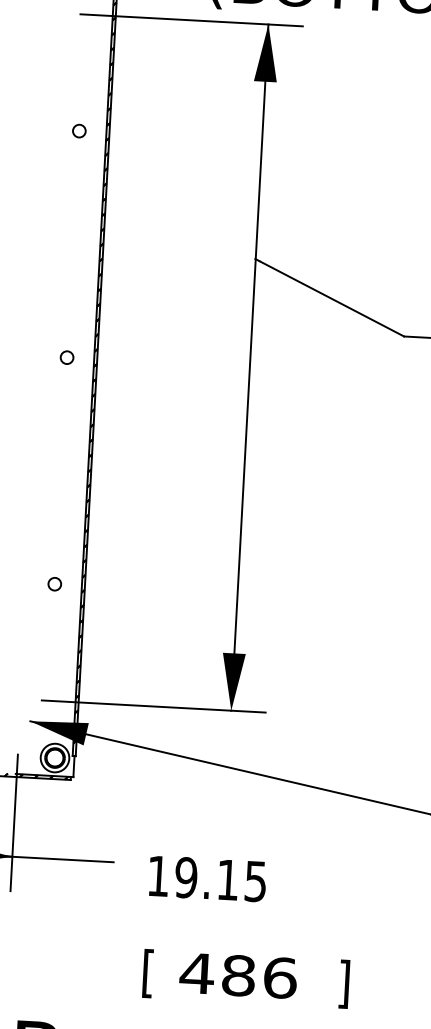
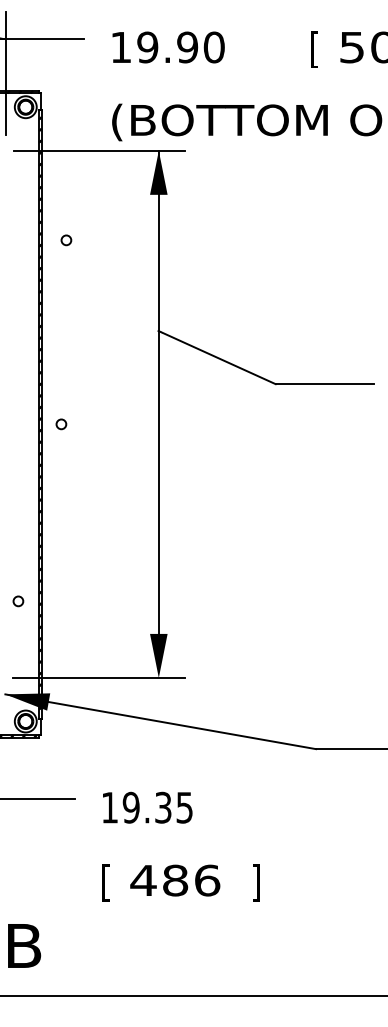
circle: (79, 131) -> (66, 240), moved
circle: (67, 357) -> (61, 424), moved
circle: (54, 584) -> (18, 601), moved
text: (228, 879) -> (163, 807), 19.15 -> 19.35

